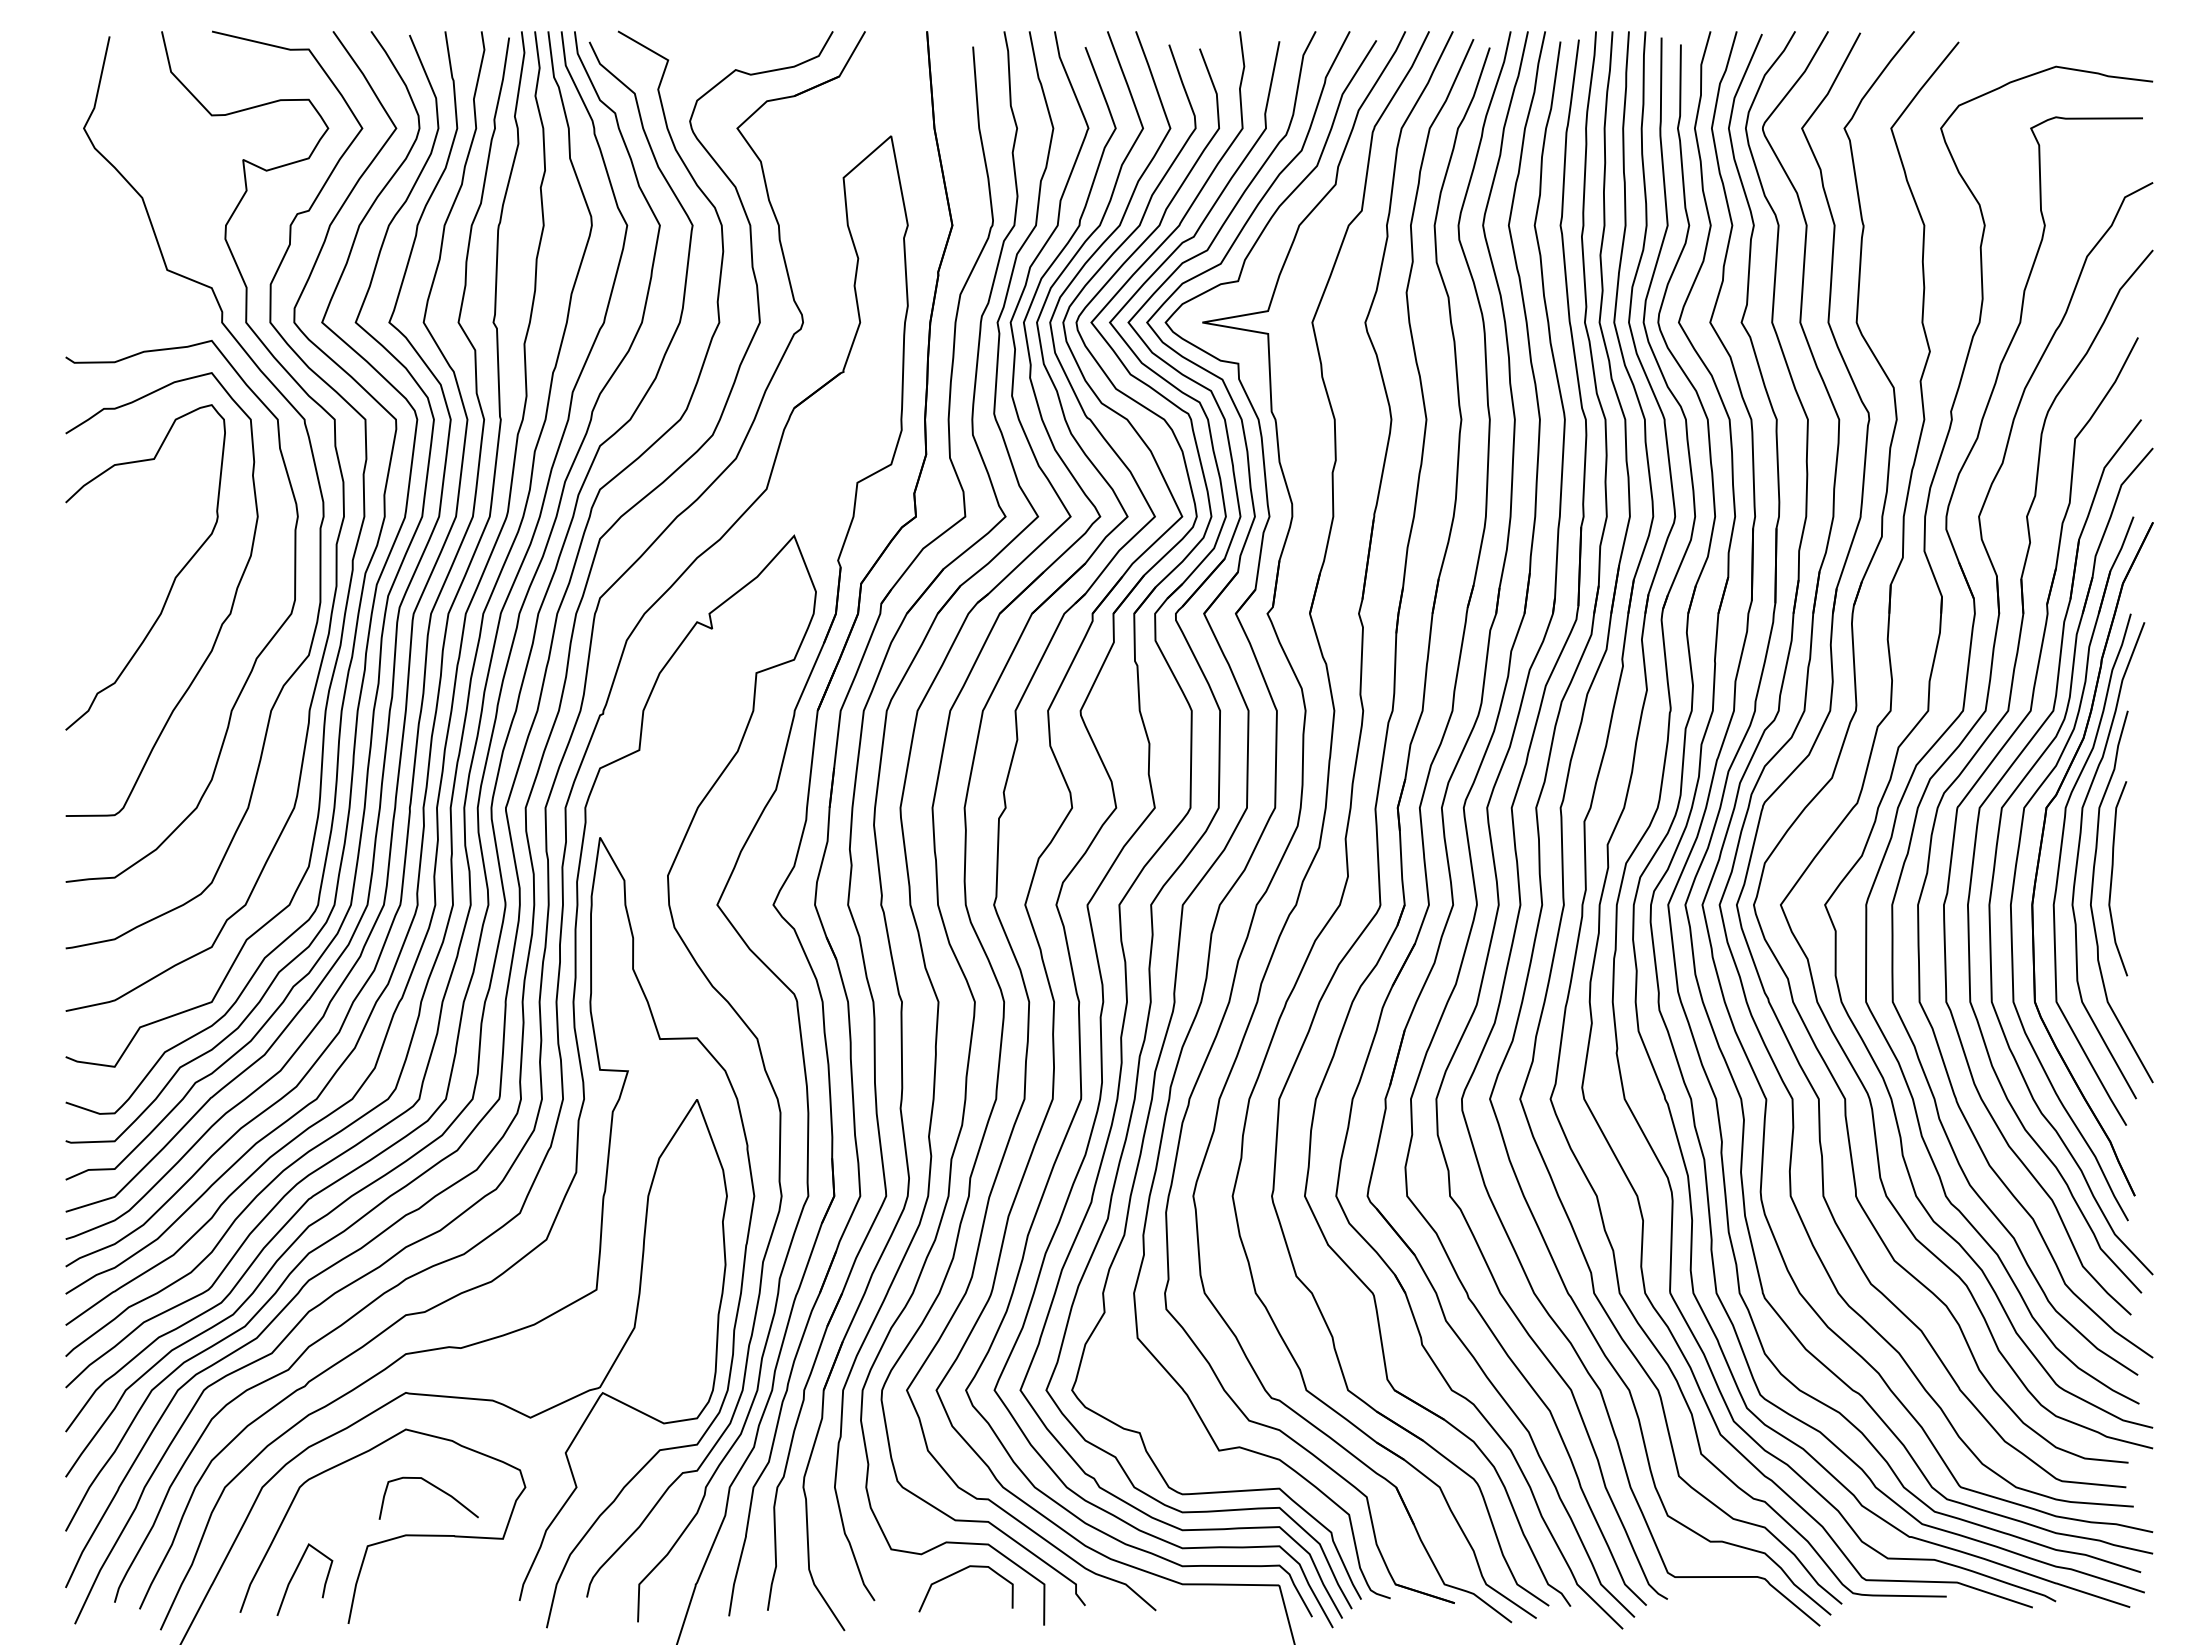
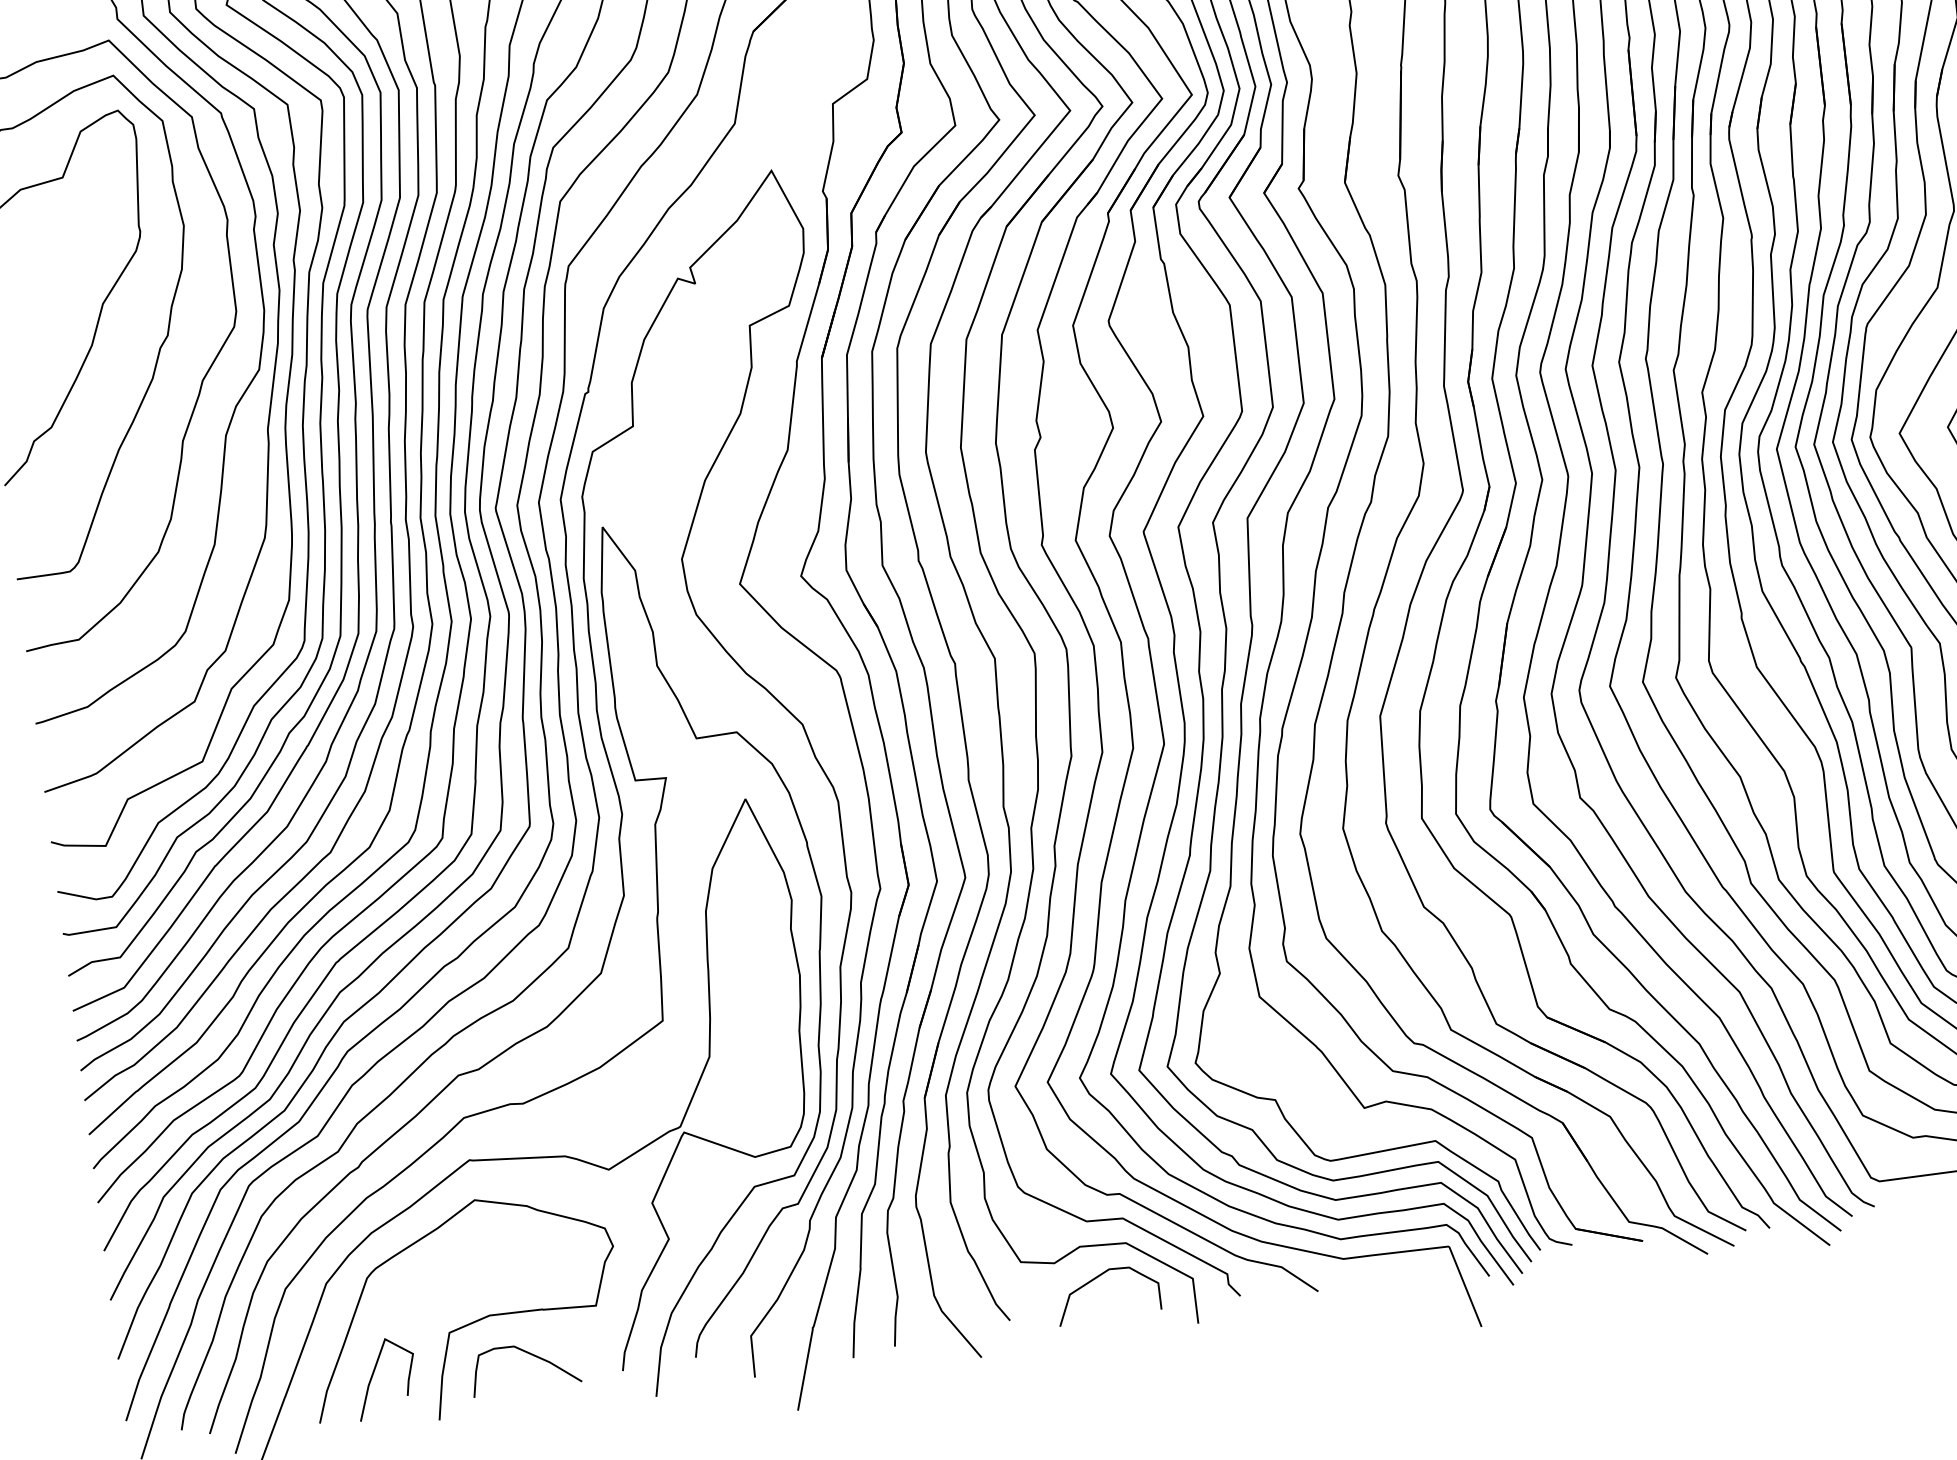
curve: (434, 1487) -> (529, 1354), moved

